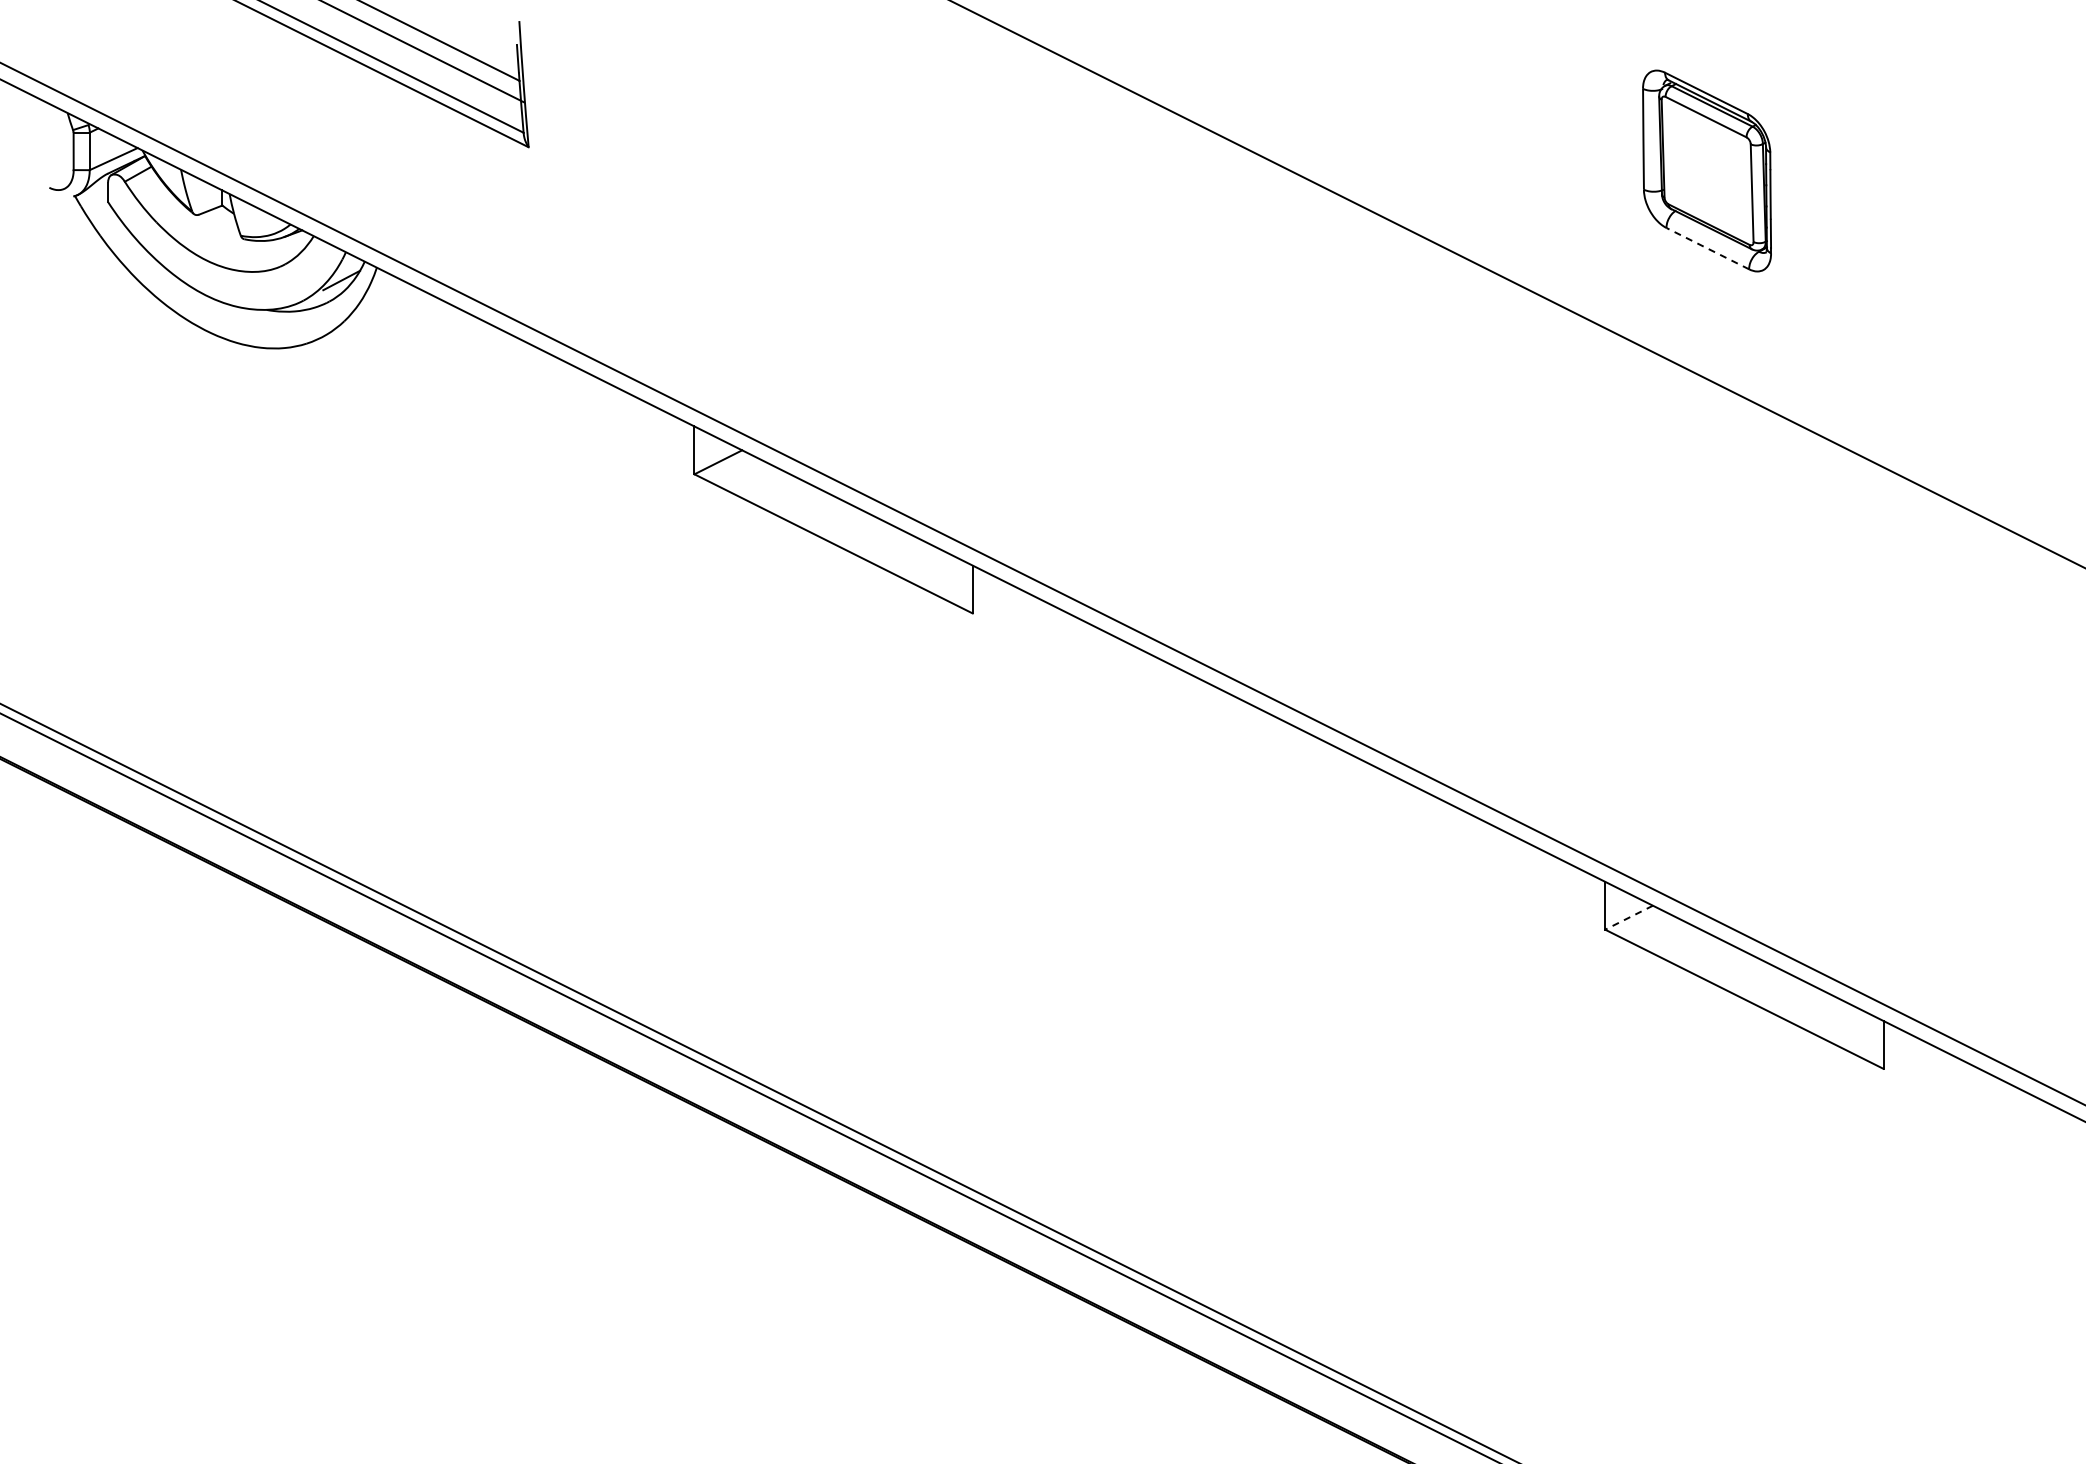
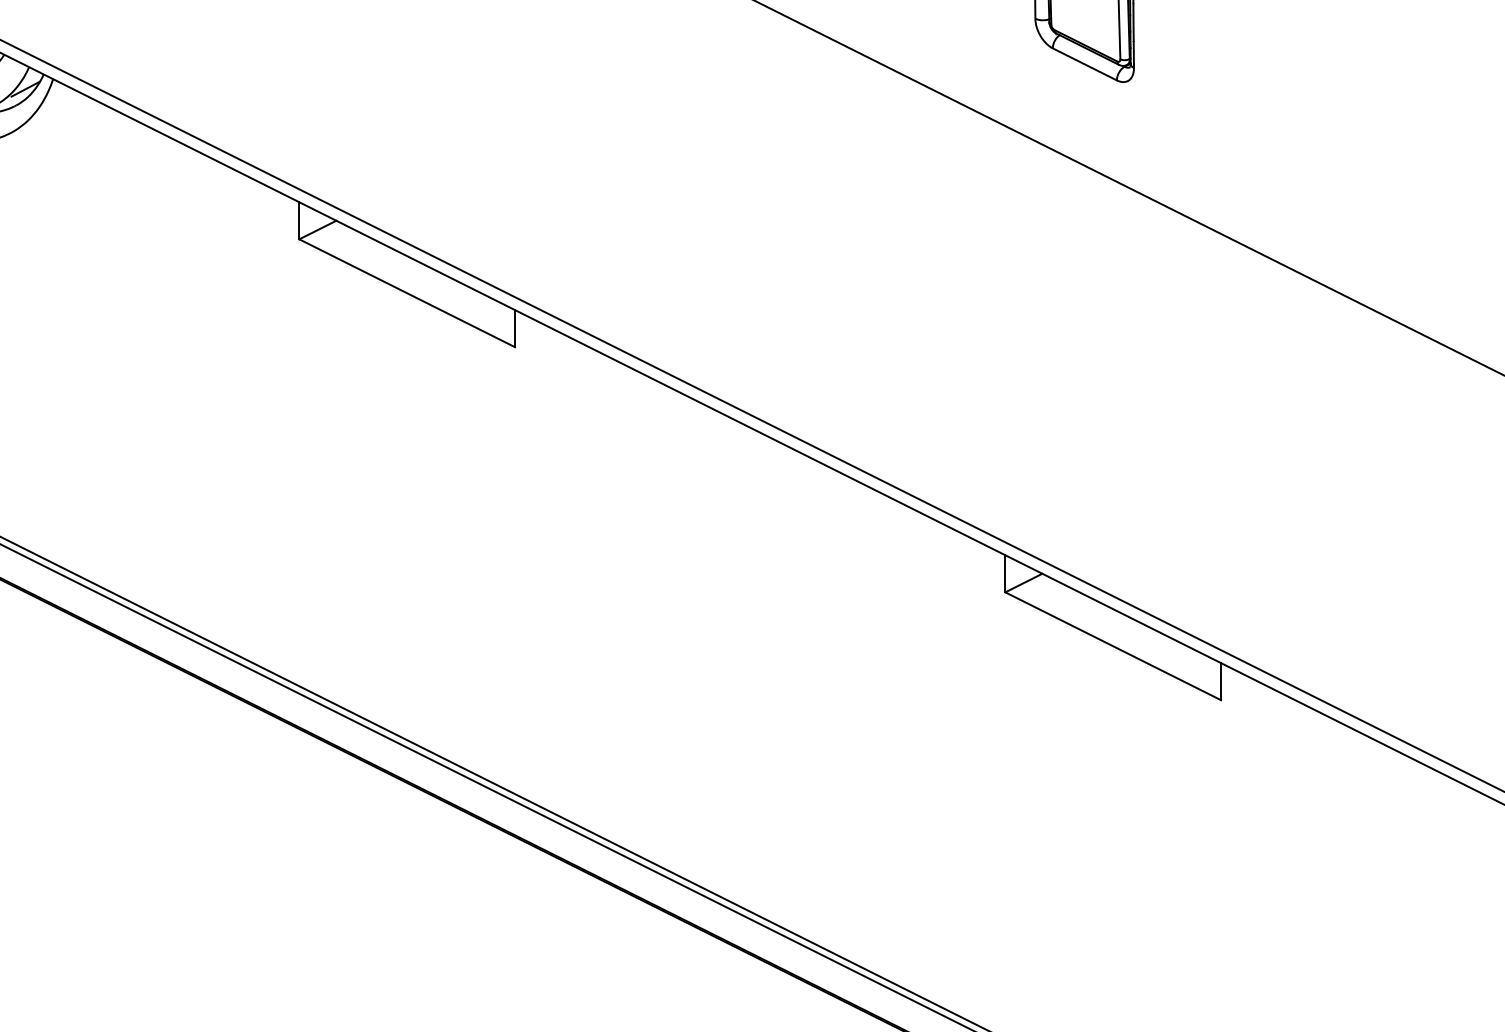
line: (1707, 248) -> (1084, 64), dashed -> solid
line: (1629, 917) -> (1024, 582), dashed -> solid

